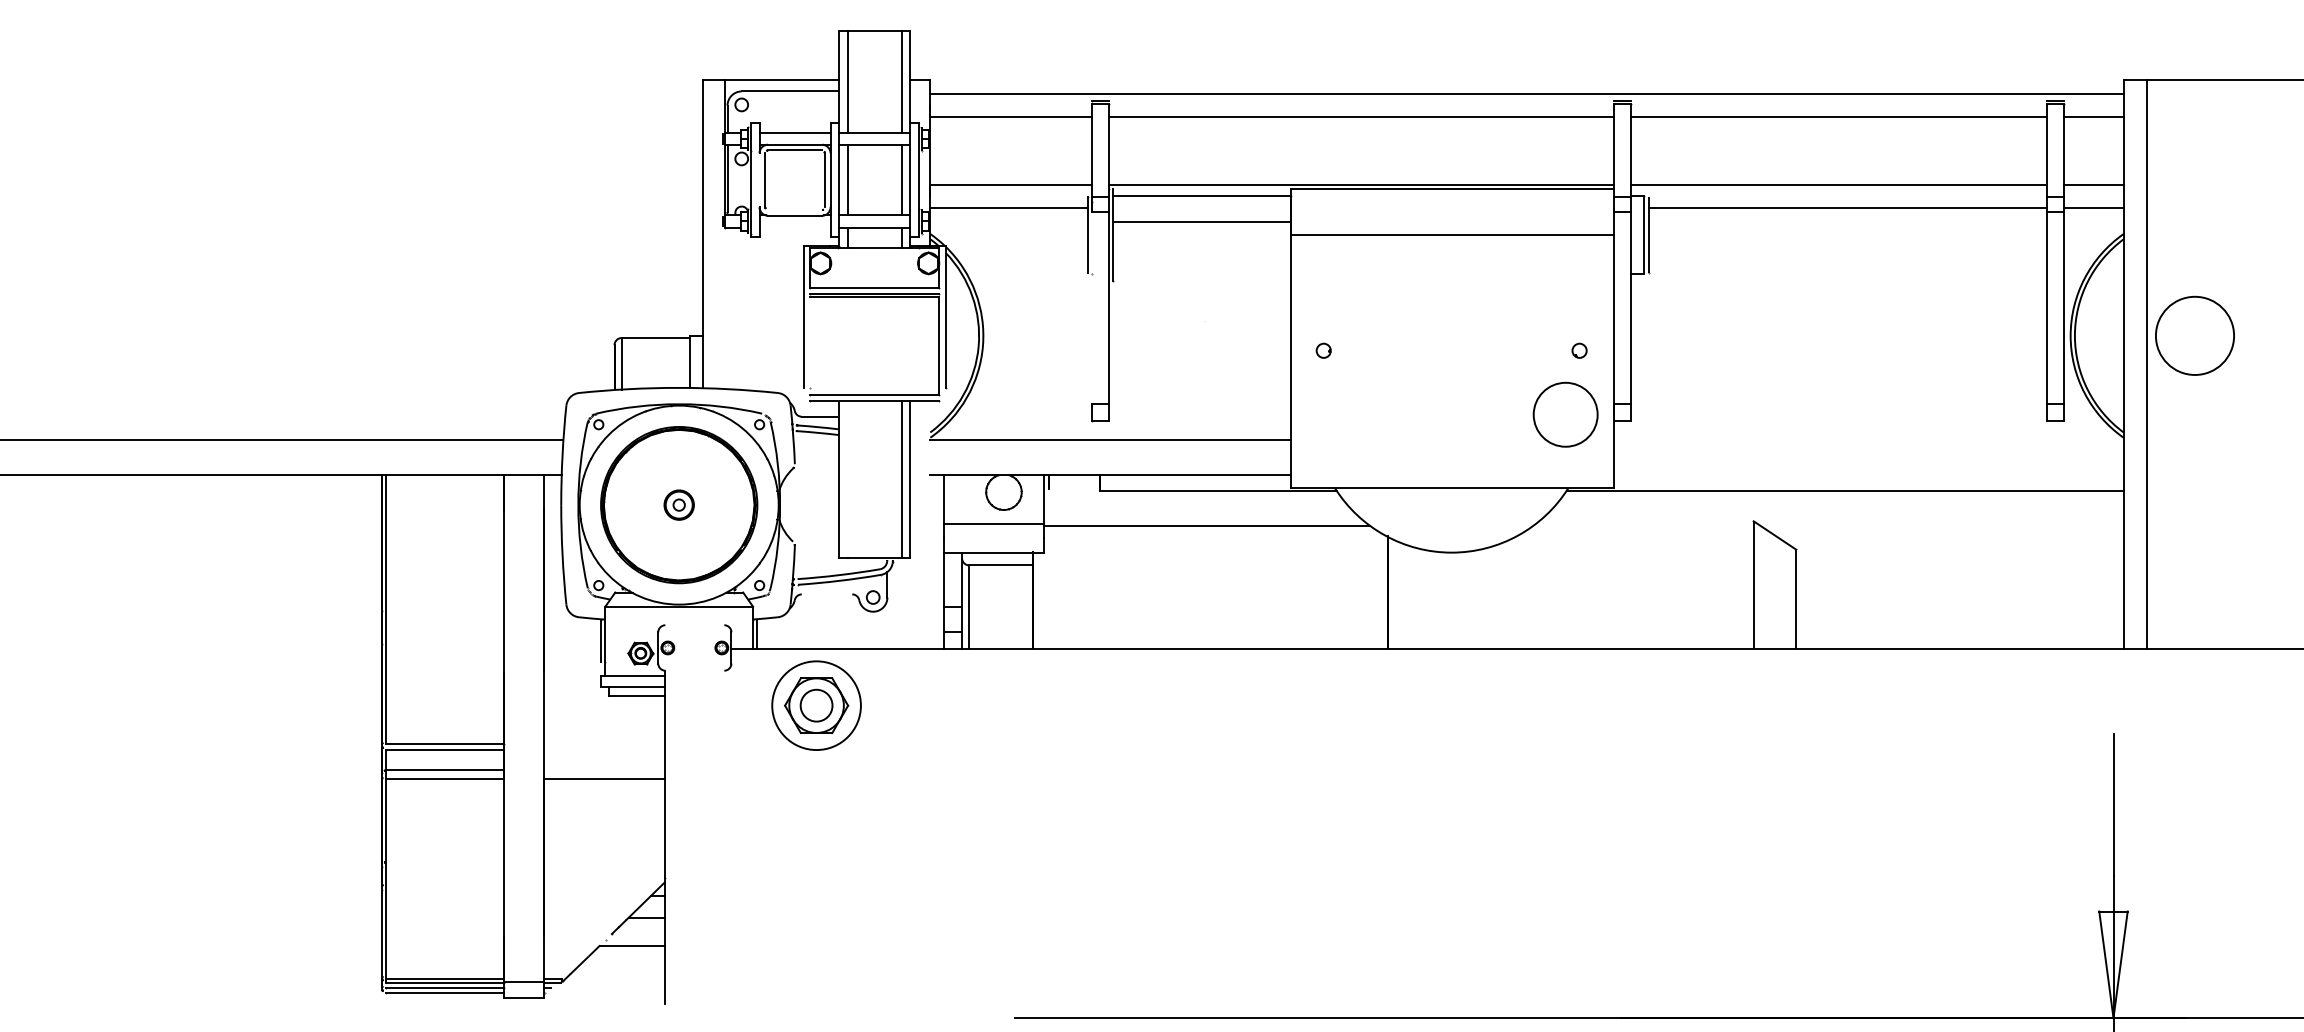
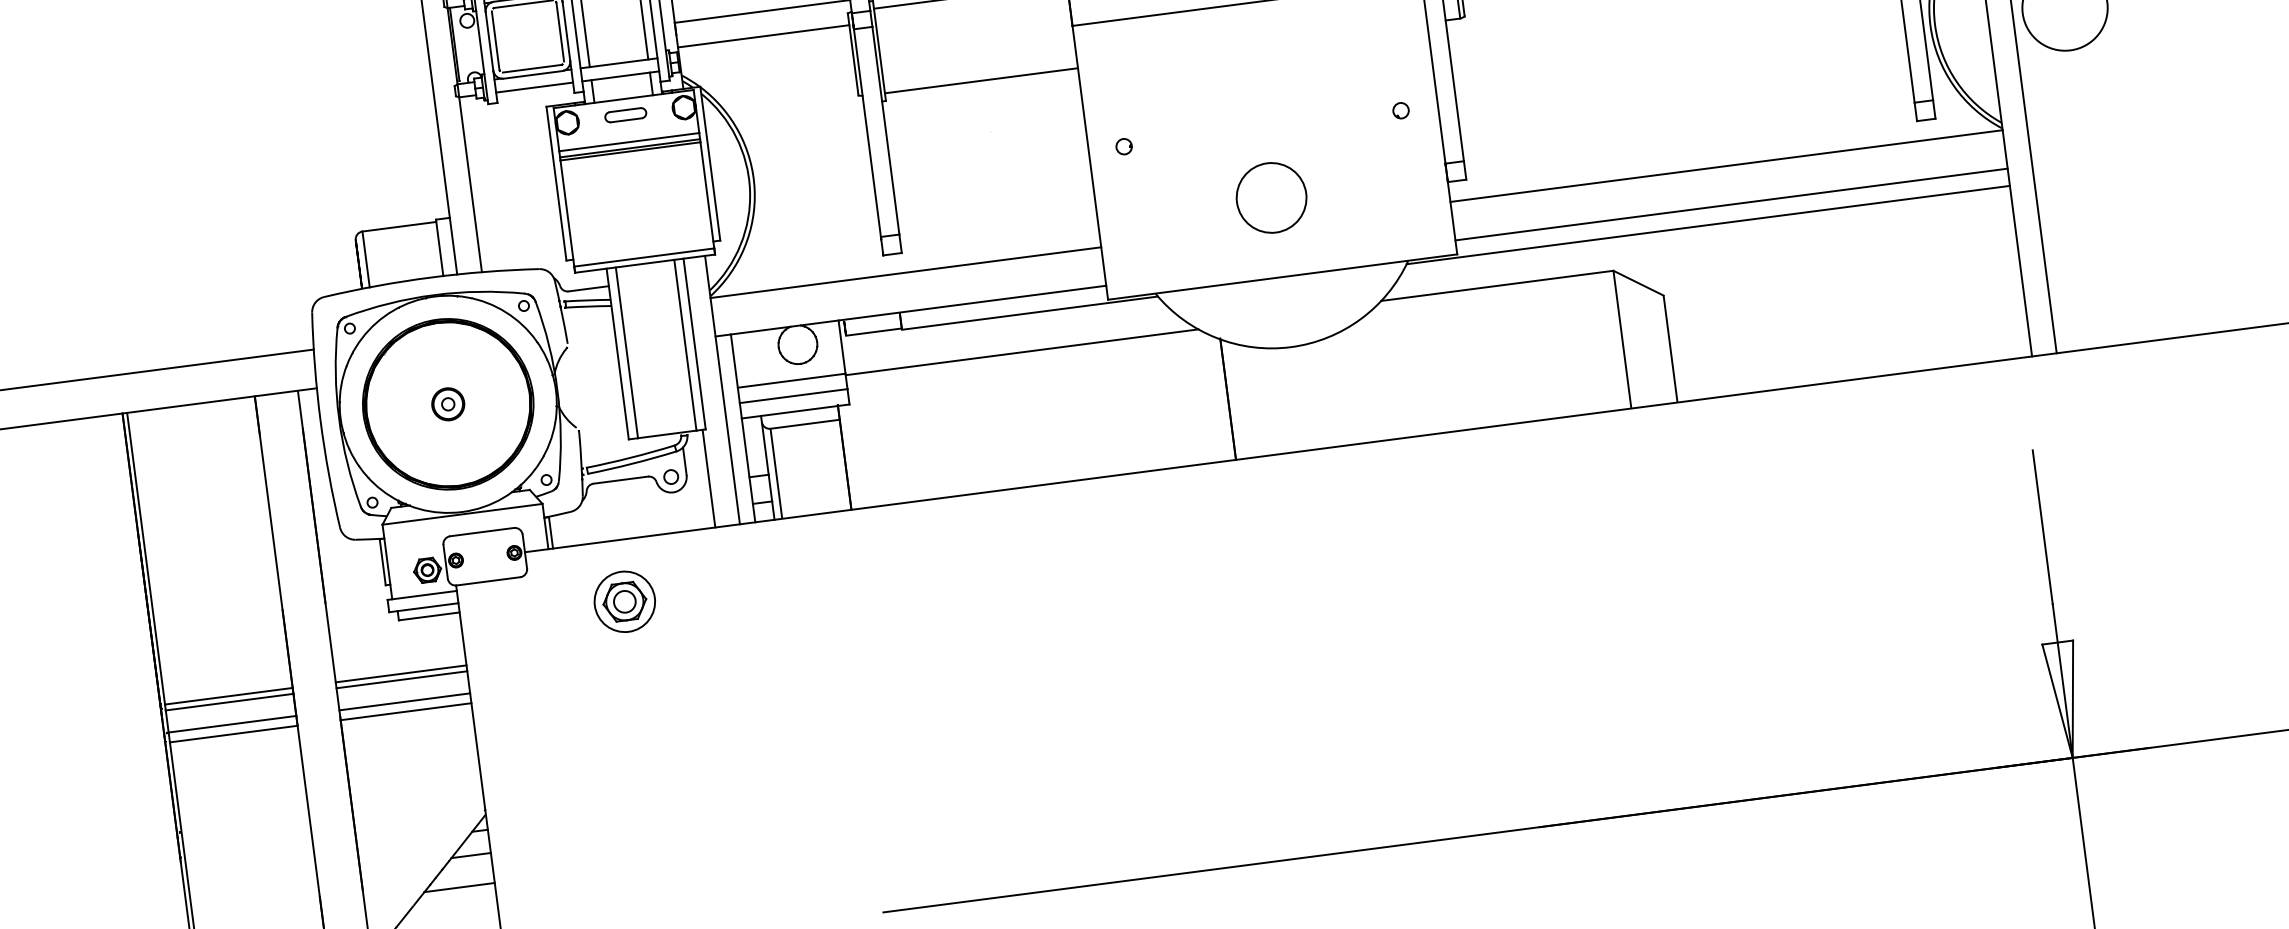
line: (759, 180) -> (489, 41), added
line: (795, 210) -> (532, 69), added
line: (1201, 222) -> (981, 81), moved
line: (794, 227) -> (534, 87), added
part: (874, 262) -> (625, 114), added
line: (725, 308) -> (470, 185), added
line: (1092, 308) -> (867, 133), added
line: (809, 345) -> (566, 213), added
circle: (1565, 414) -> (1271, 197), moved
line: (1868, 439) -> (1726, 166), added
line: (1868, 475) -> (1731, 205), added
line: (847, 479) -> (626, 352), added
line: (1074, 489) -> (873, 331), added
line: (1646, 521) -> (1497, 286), added
line: (930, 524) -> (722, 389), added
line: (993, 538) -> (793, 396), added
line: (826, 594) -> (620, 480), added
line: (907, 603) -> (709, 478), added
line: (694, 625) -> (481, 532), added
line: (694, 670) -> (488, 581), added
part: (815, 704) -> (623, 600), size x0.62
line: (604, 744) -> (401, 673), added
line: (604, 749) -> (401, 679), added
line: (604, 770) -> (404, 702), added

